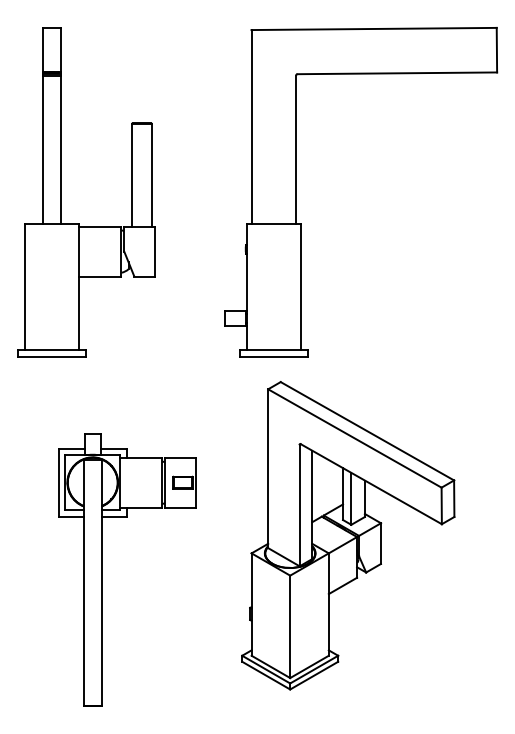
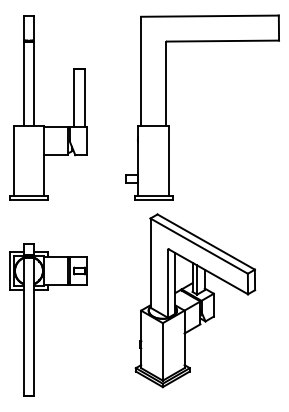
part: (102, 569) -> (34, 319), moved

